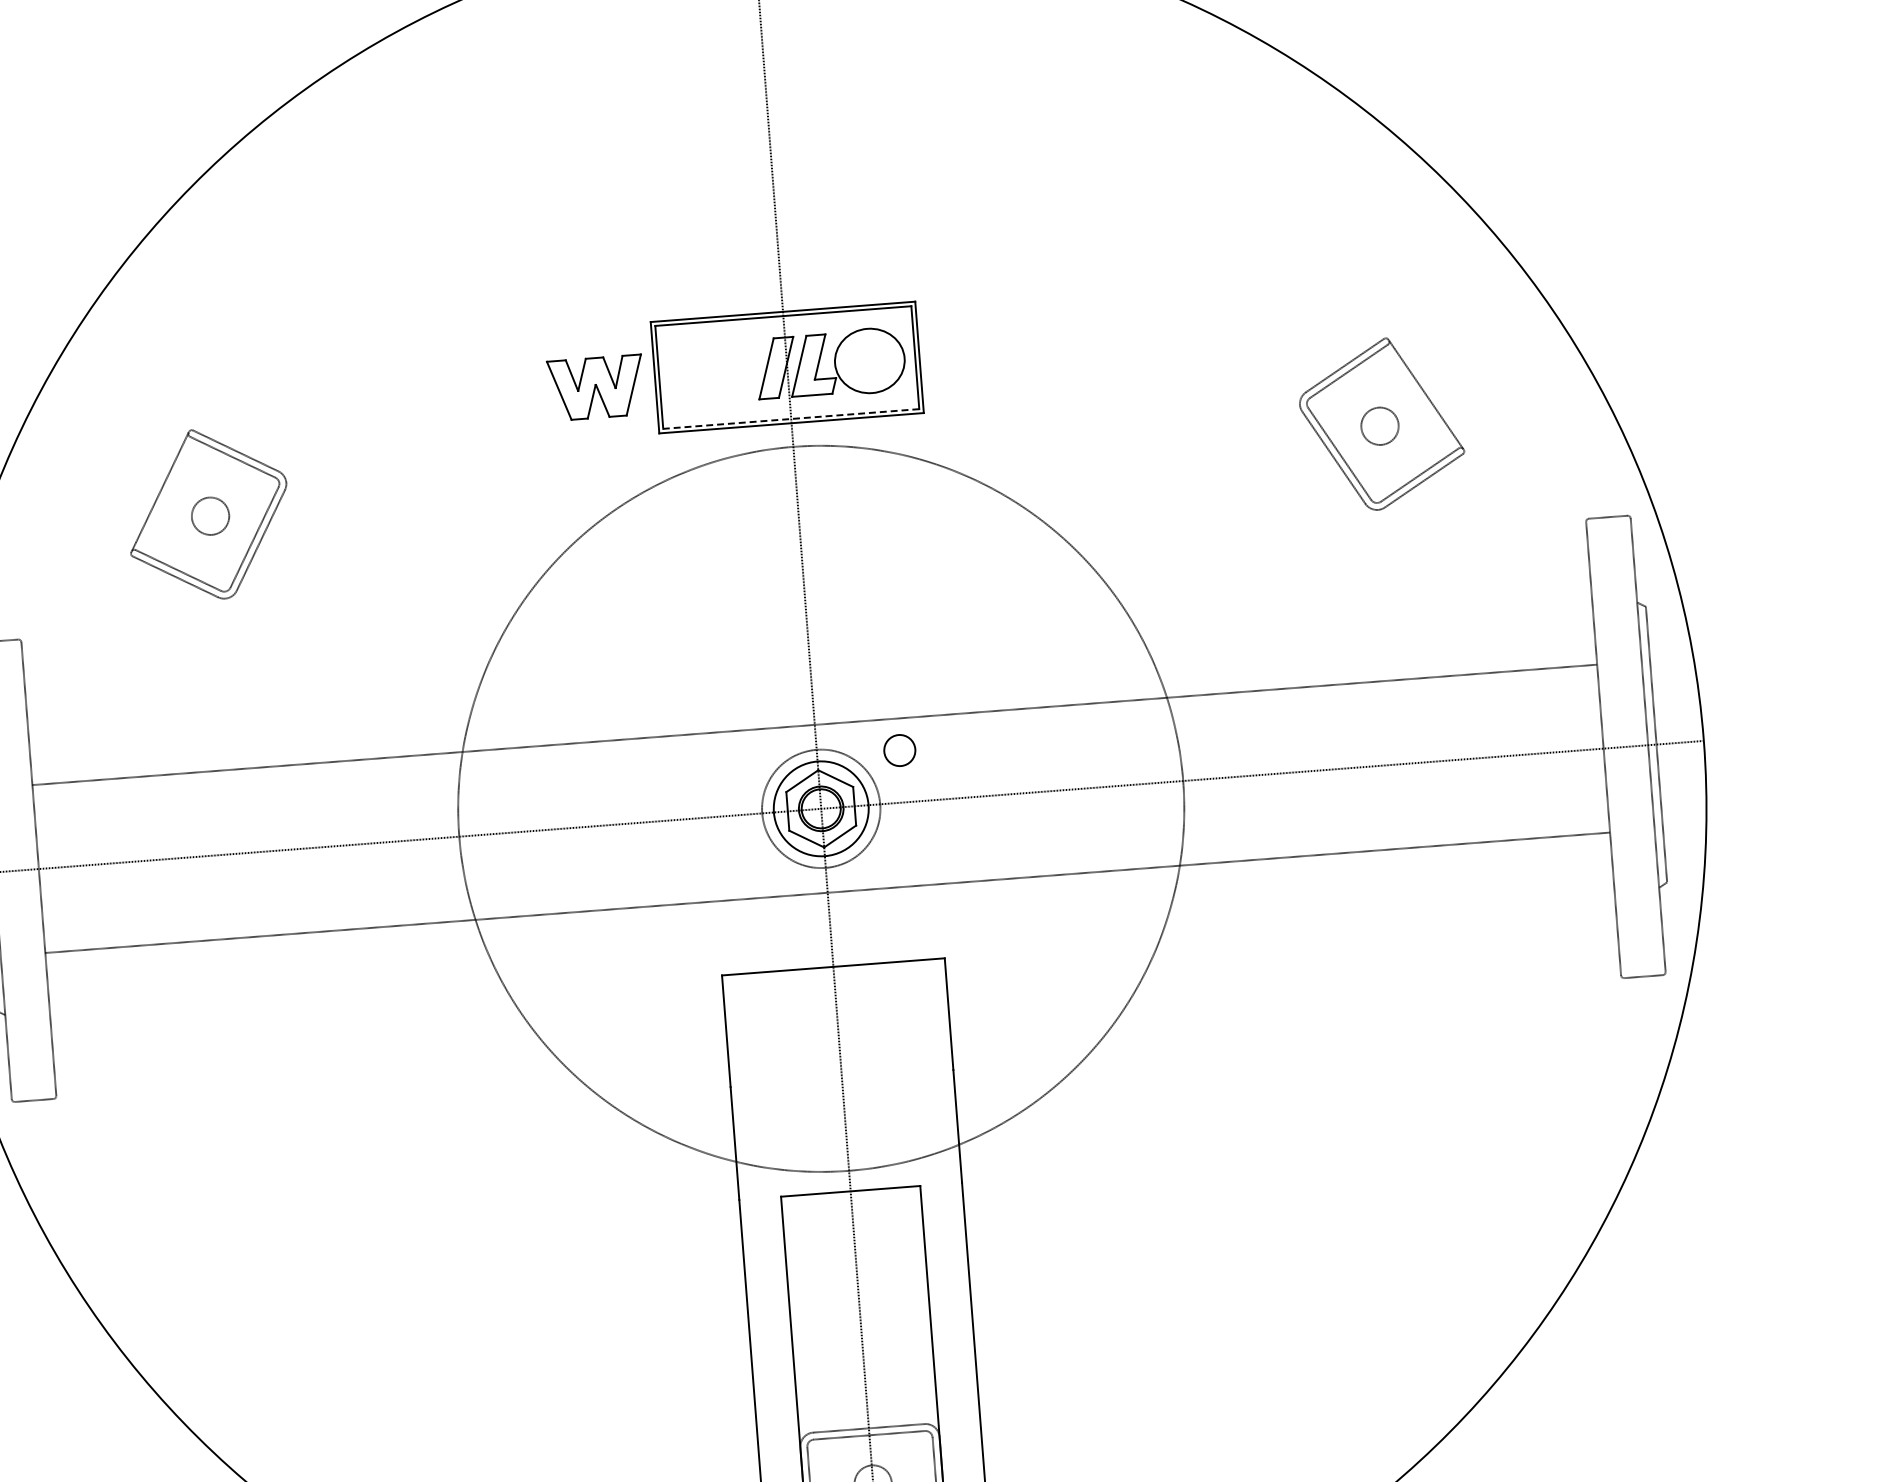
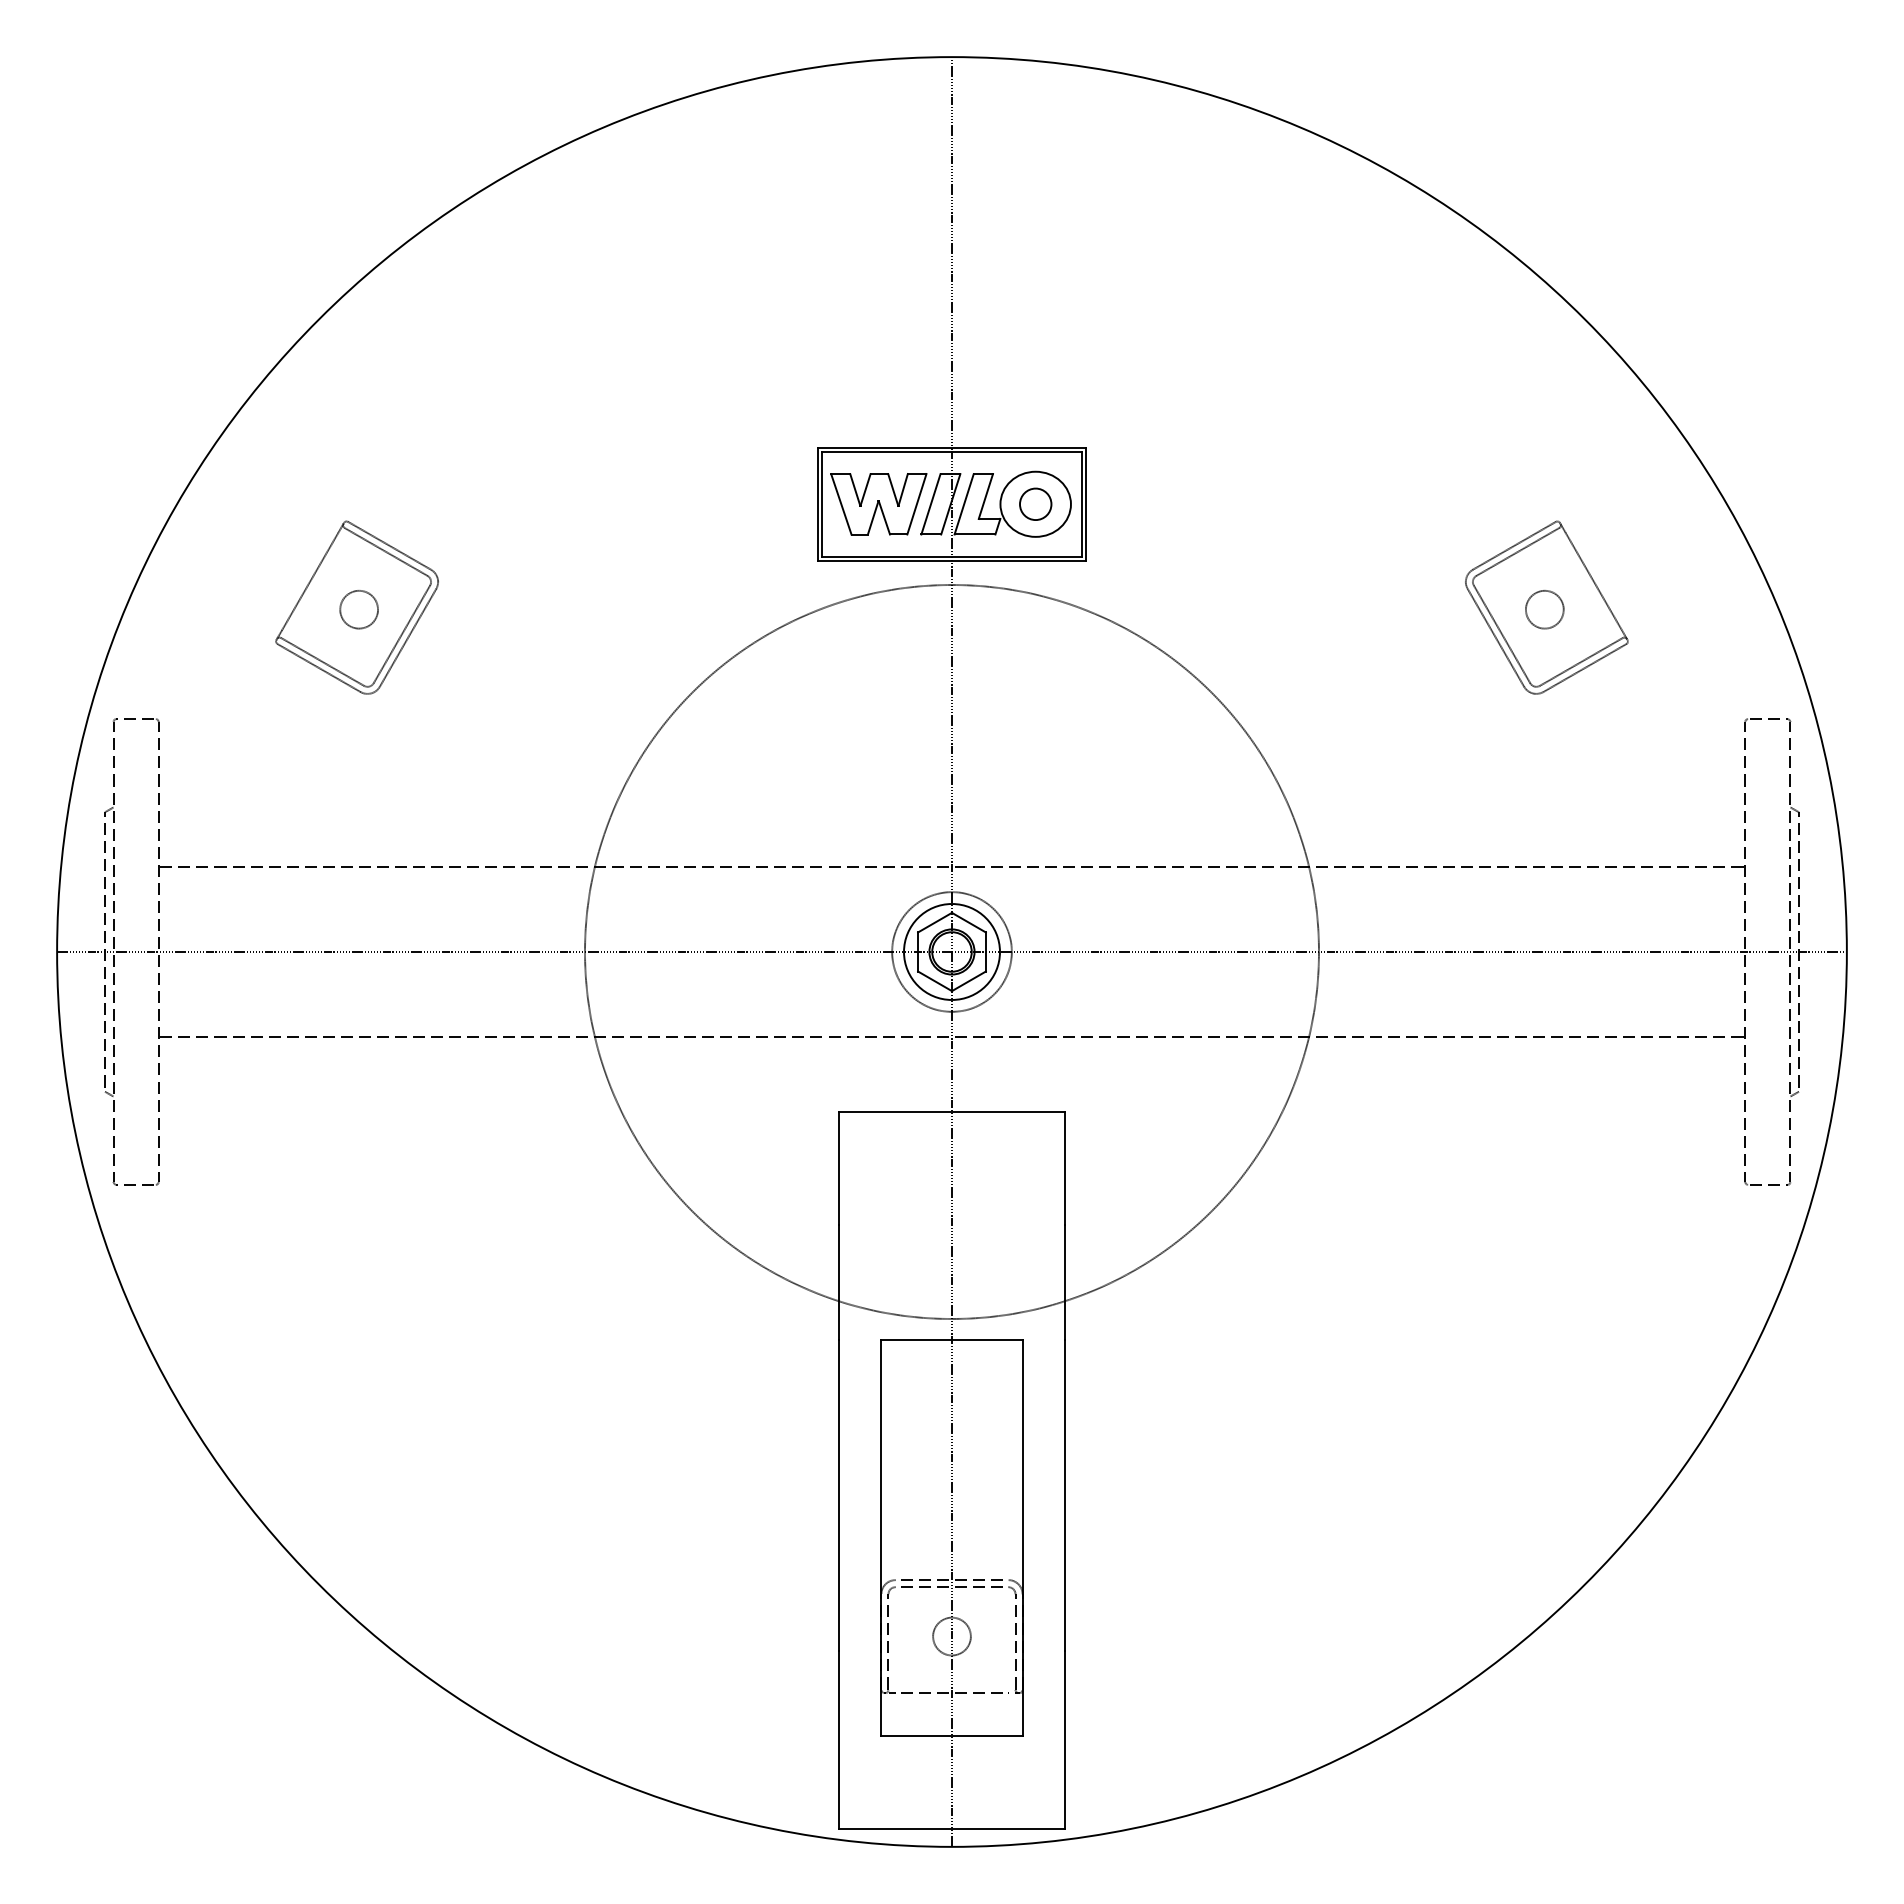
part: (595, 388) -> (878, 504), moved
line: (791, 418) -> (952, 556), dashed -> solid
part: (899, 749) -> (1035, 503), moved

